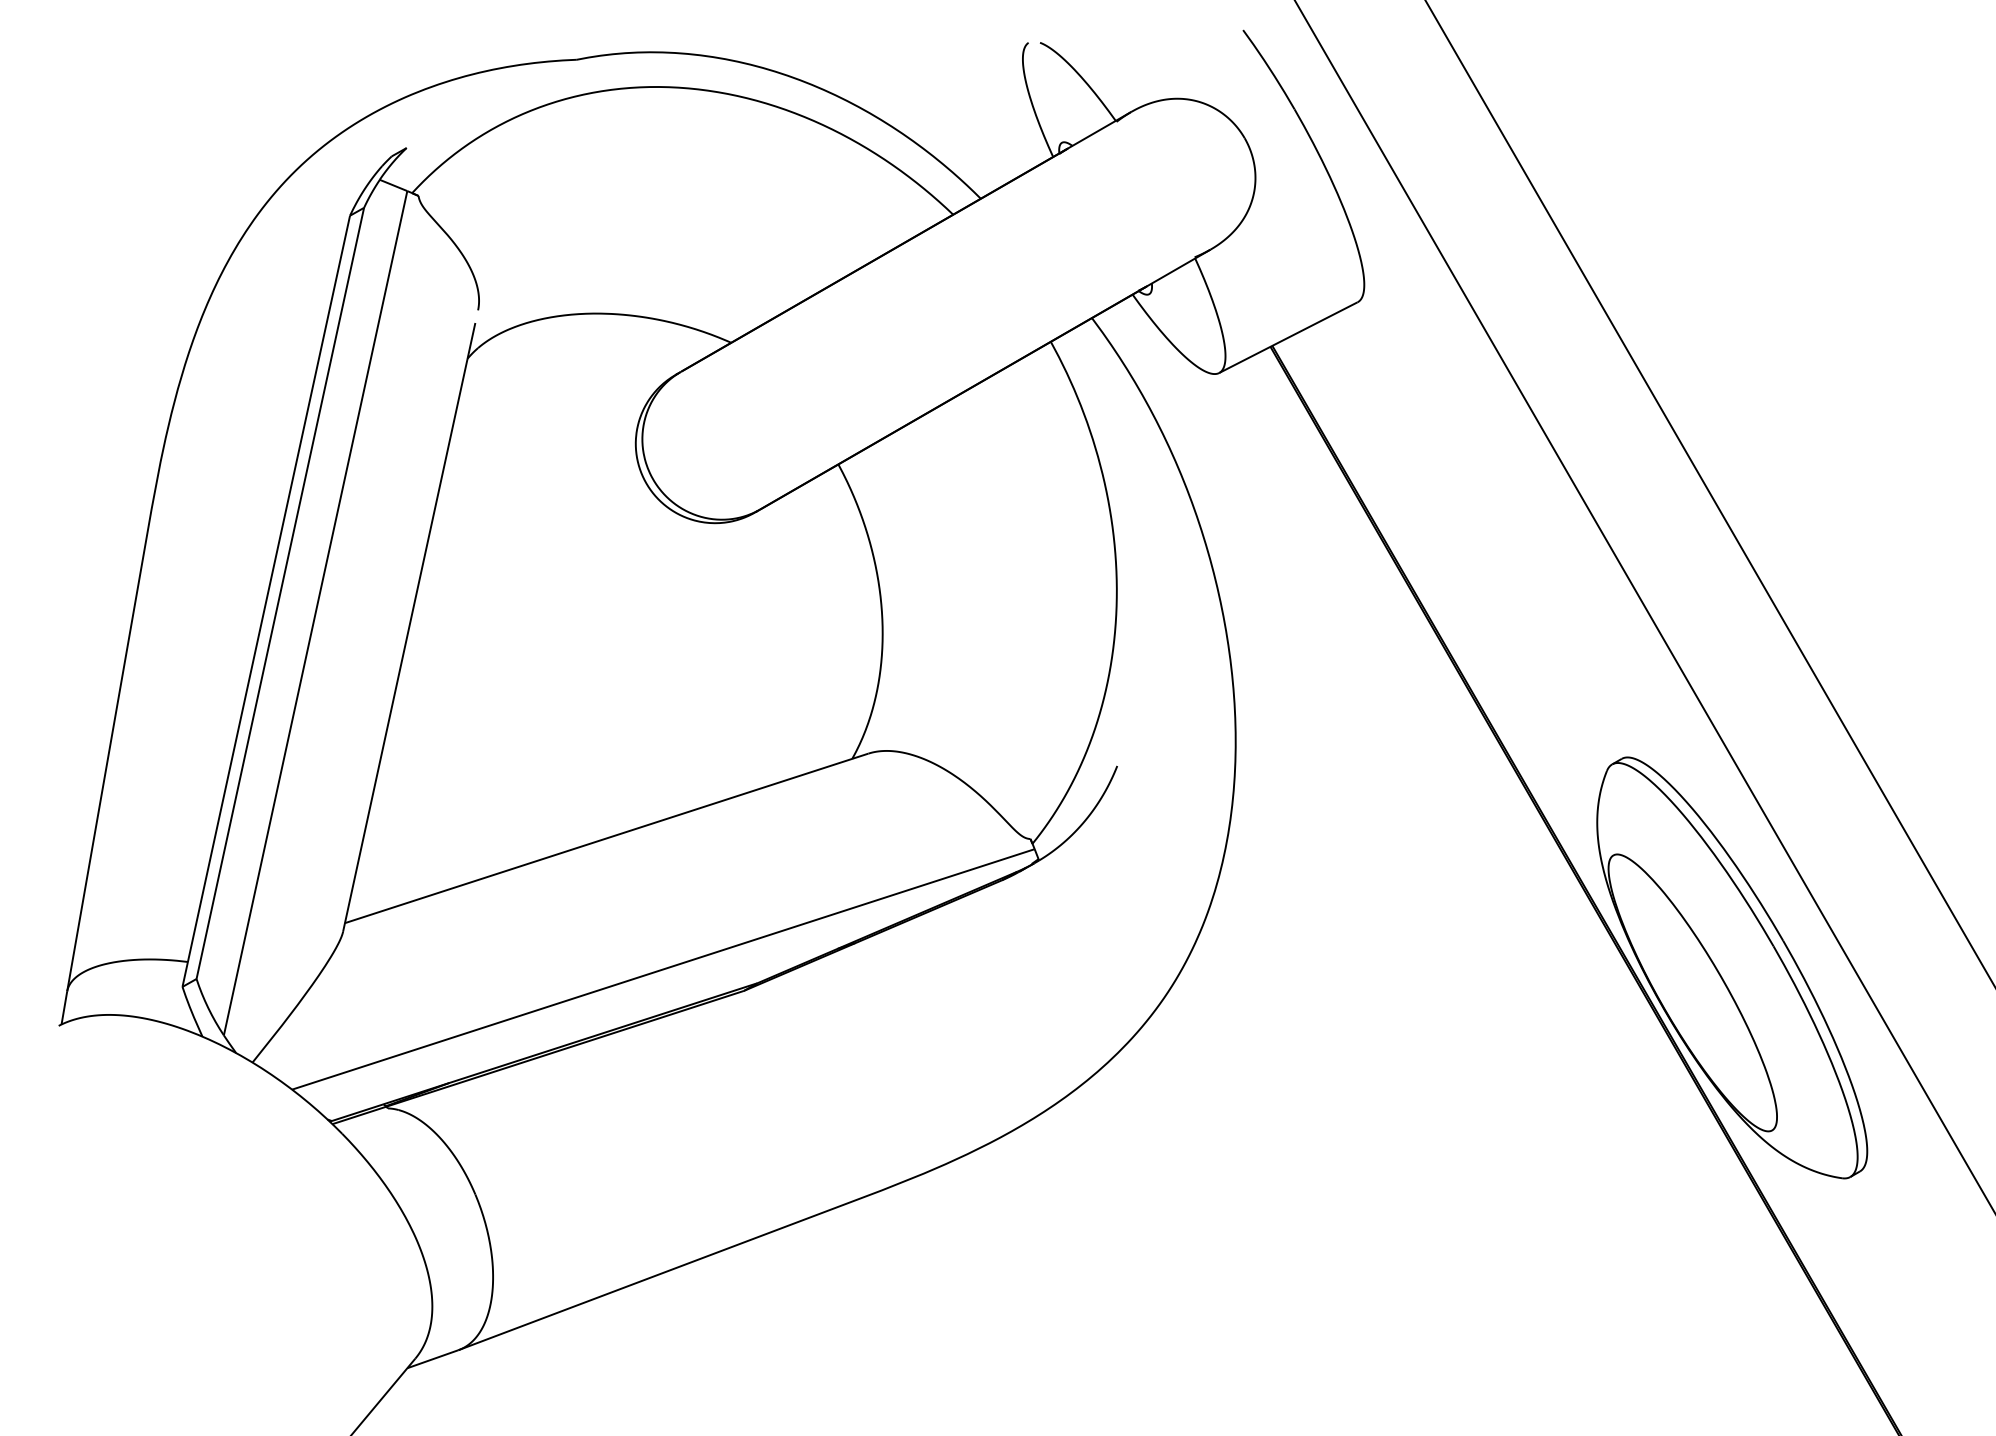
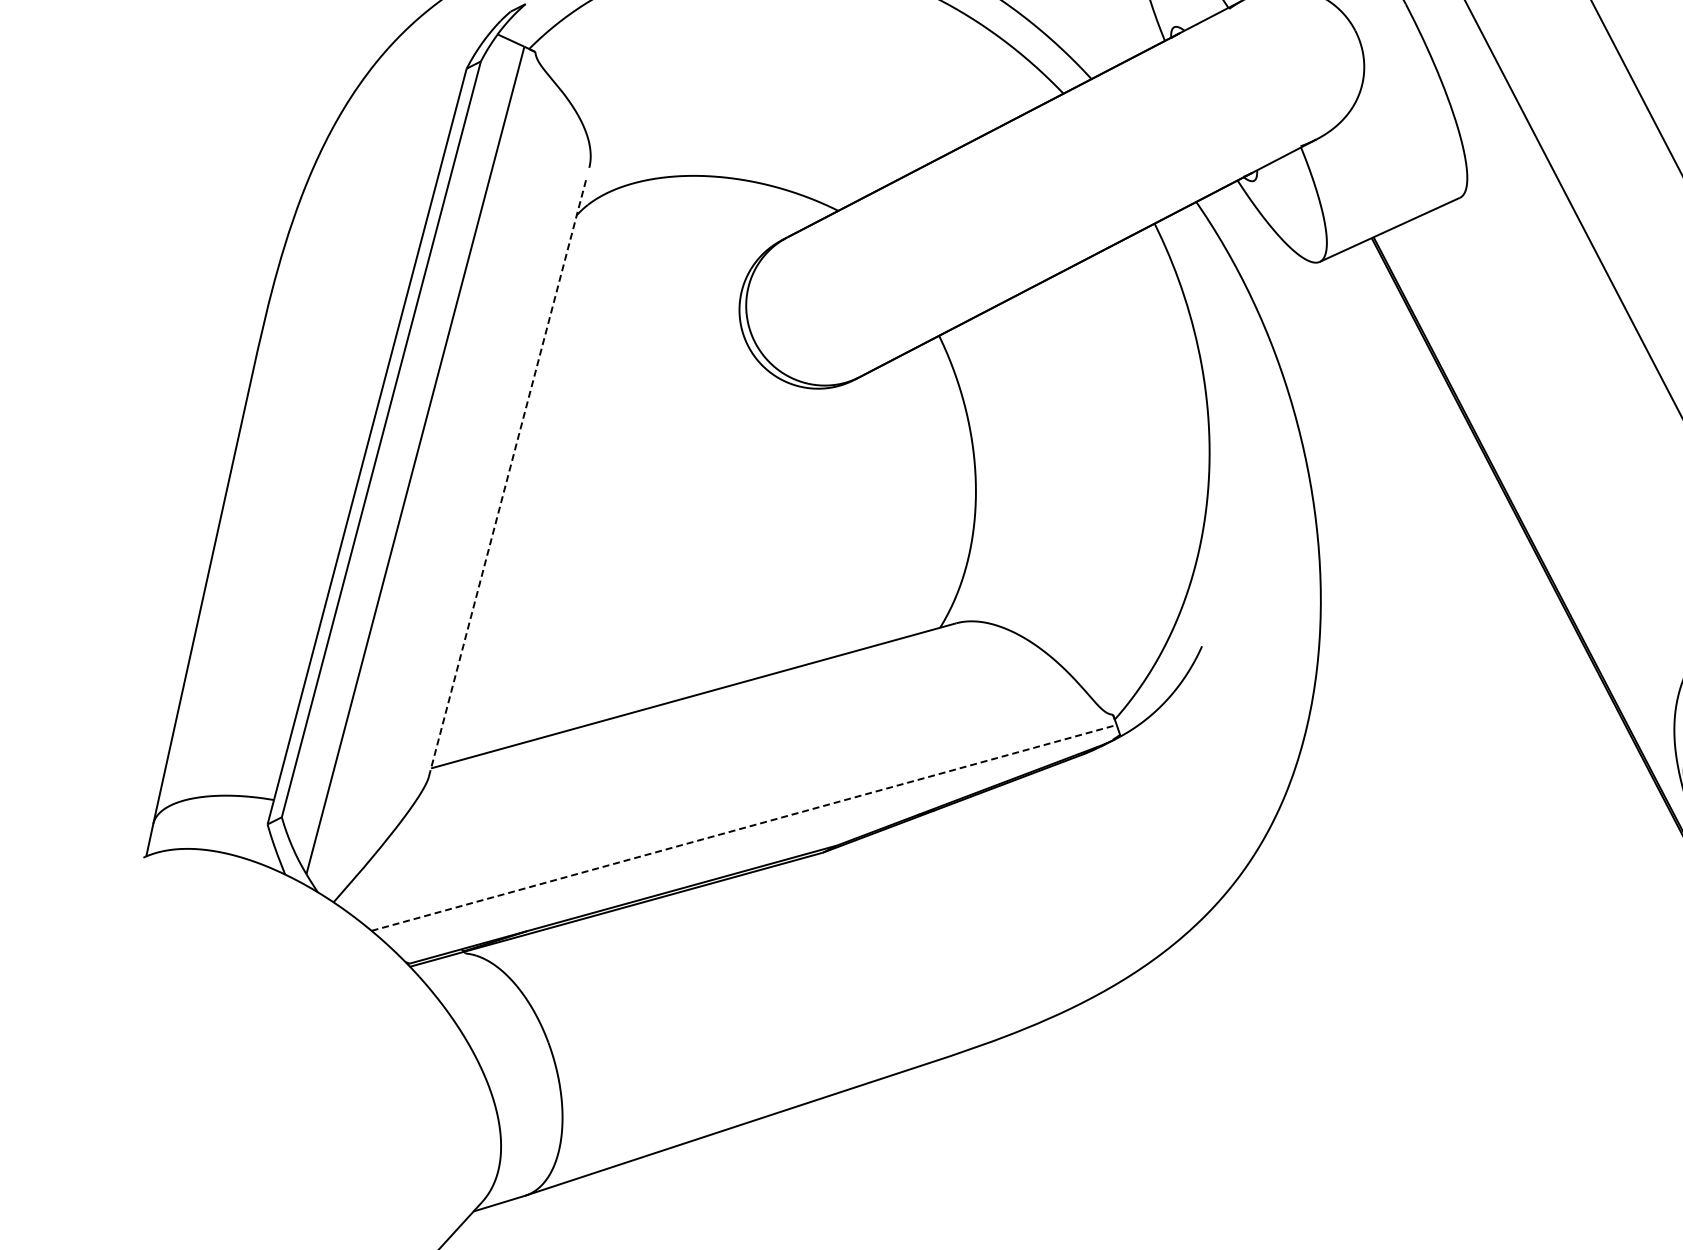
line: (409, 627) -> (507, 478), solid -> dashed
line: (663, 969) -> (744, 828), solid -> dashed

